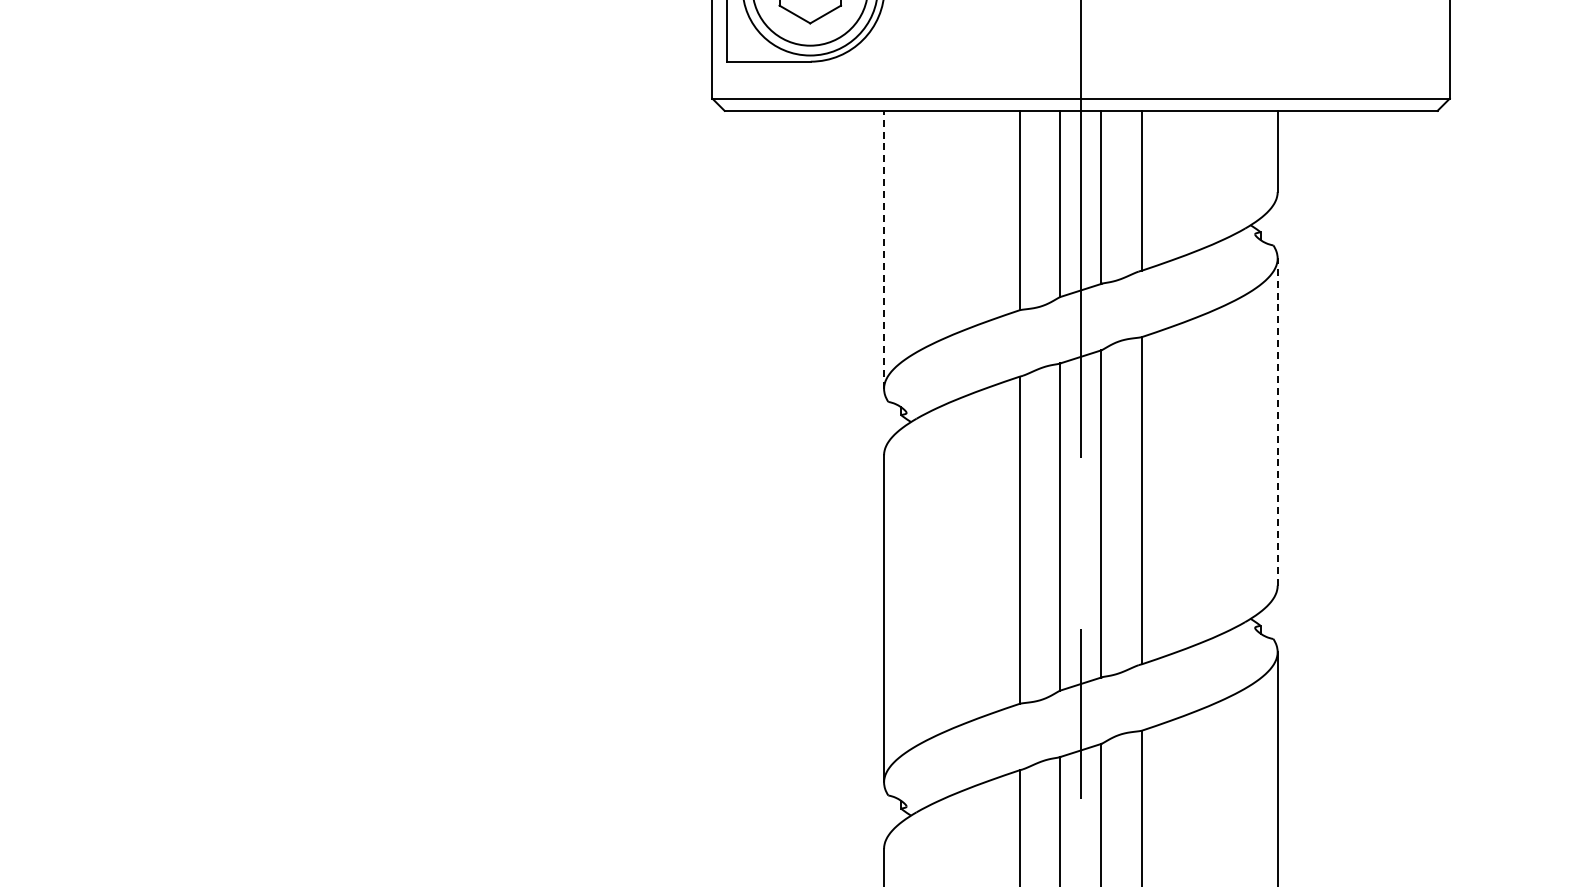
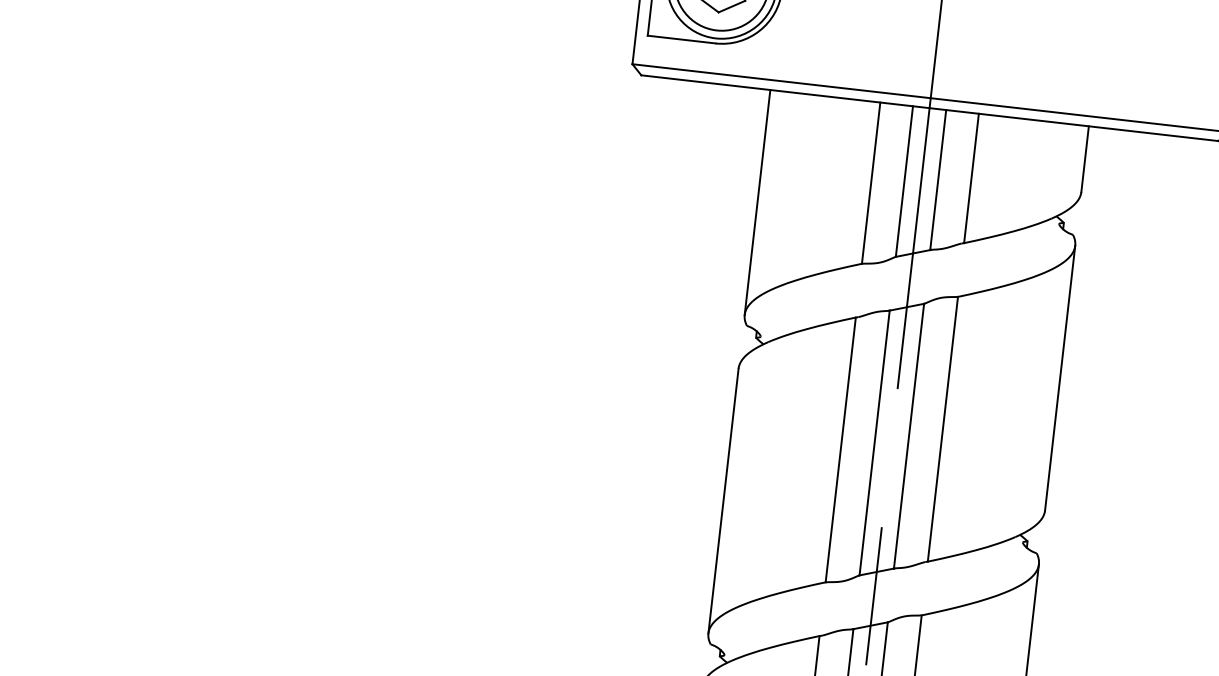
line: (884, 249) -> (757, 202), dashed -> solid
line: (1277, 422) -> (1059, 378), dashed -> solid

